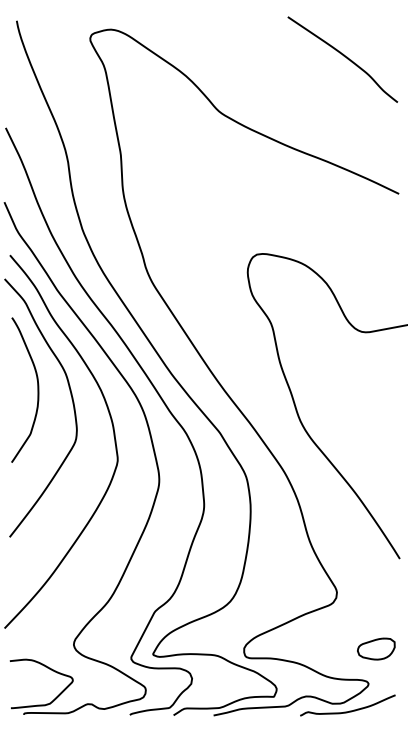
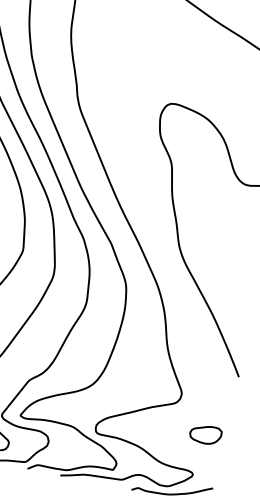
part: (376, 648) -> (205, 434), moved

